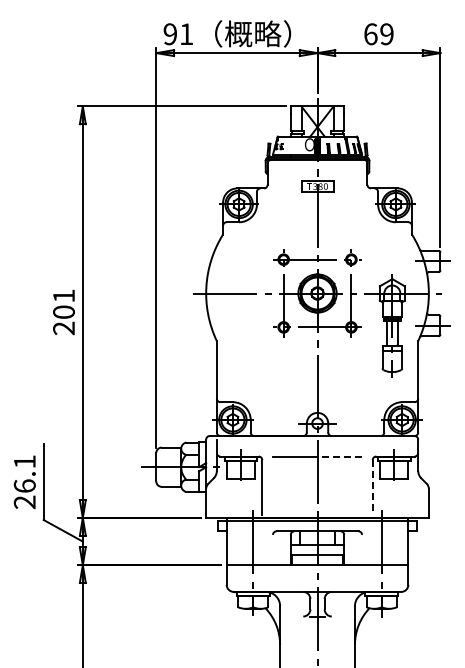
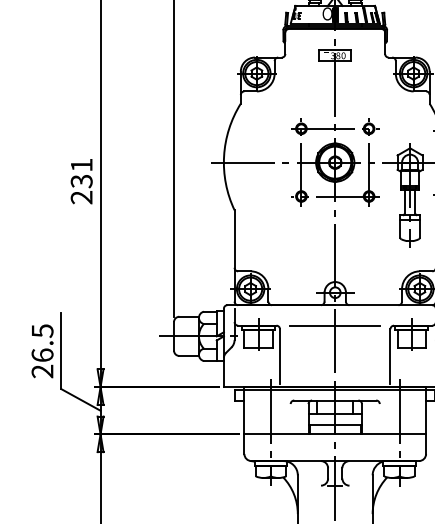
text: (63, 312) -> (81, 181), 201 -> 231
line: (339, 456) -> (357, 325), dashed -> solid
text: (24, 461) -> (42, 330), 26.1 -> 26.5
line: (372, 487) -> (390, 356), dashed -> solid

